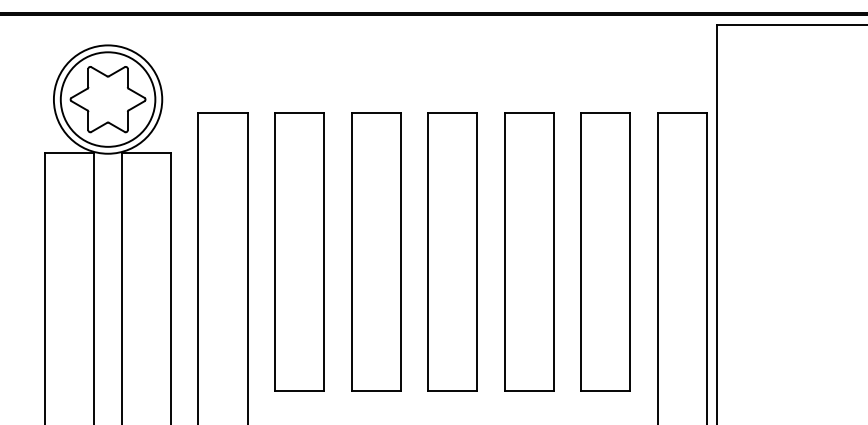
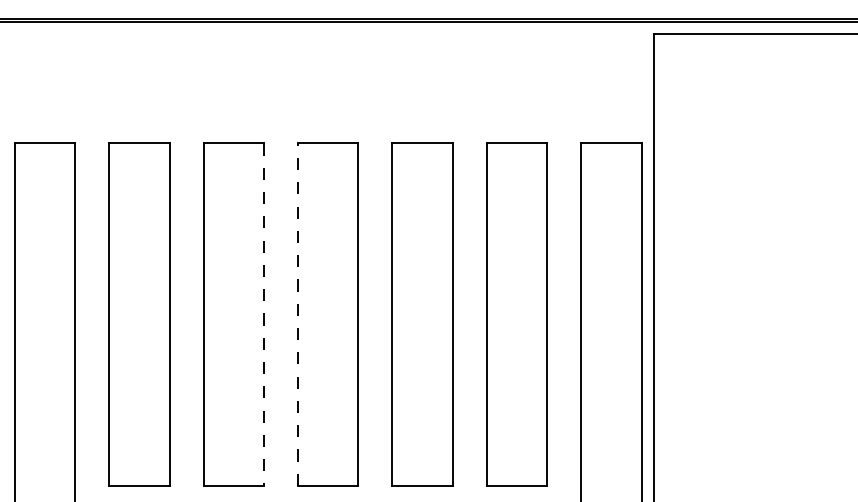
line: (401, 252) -> (264, 314), solid -> dashed
line: (427, 252) -> (296, 314), solid -> dashed

